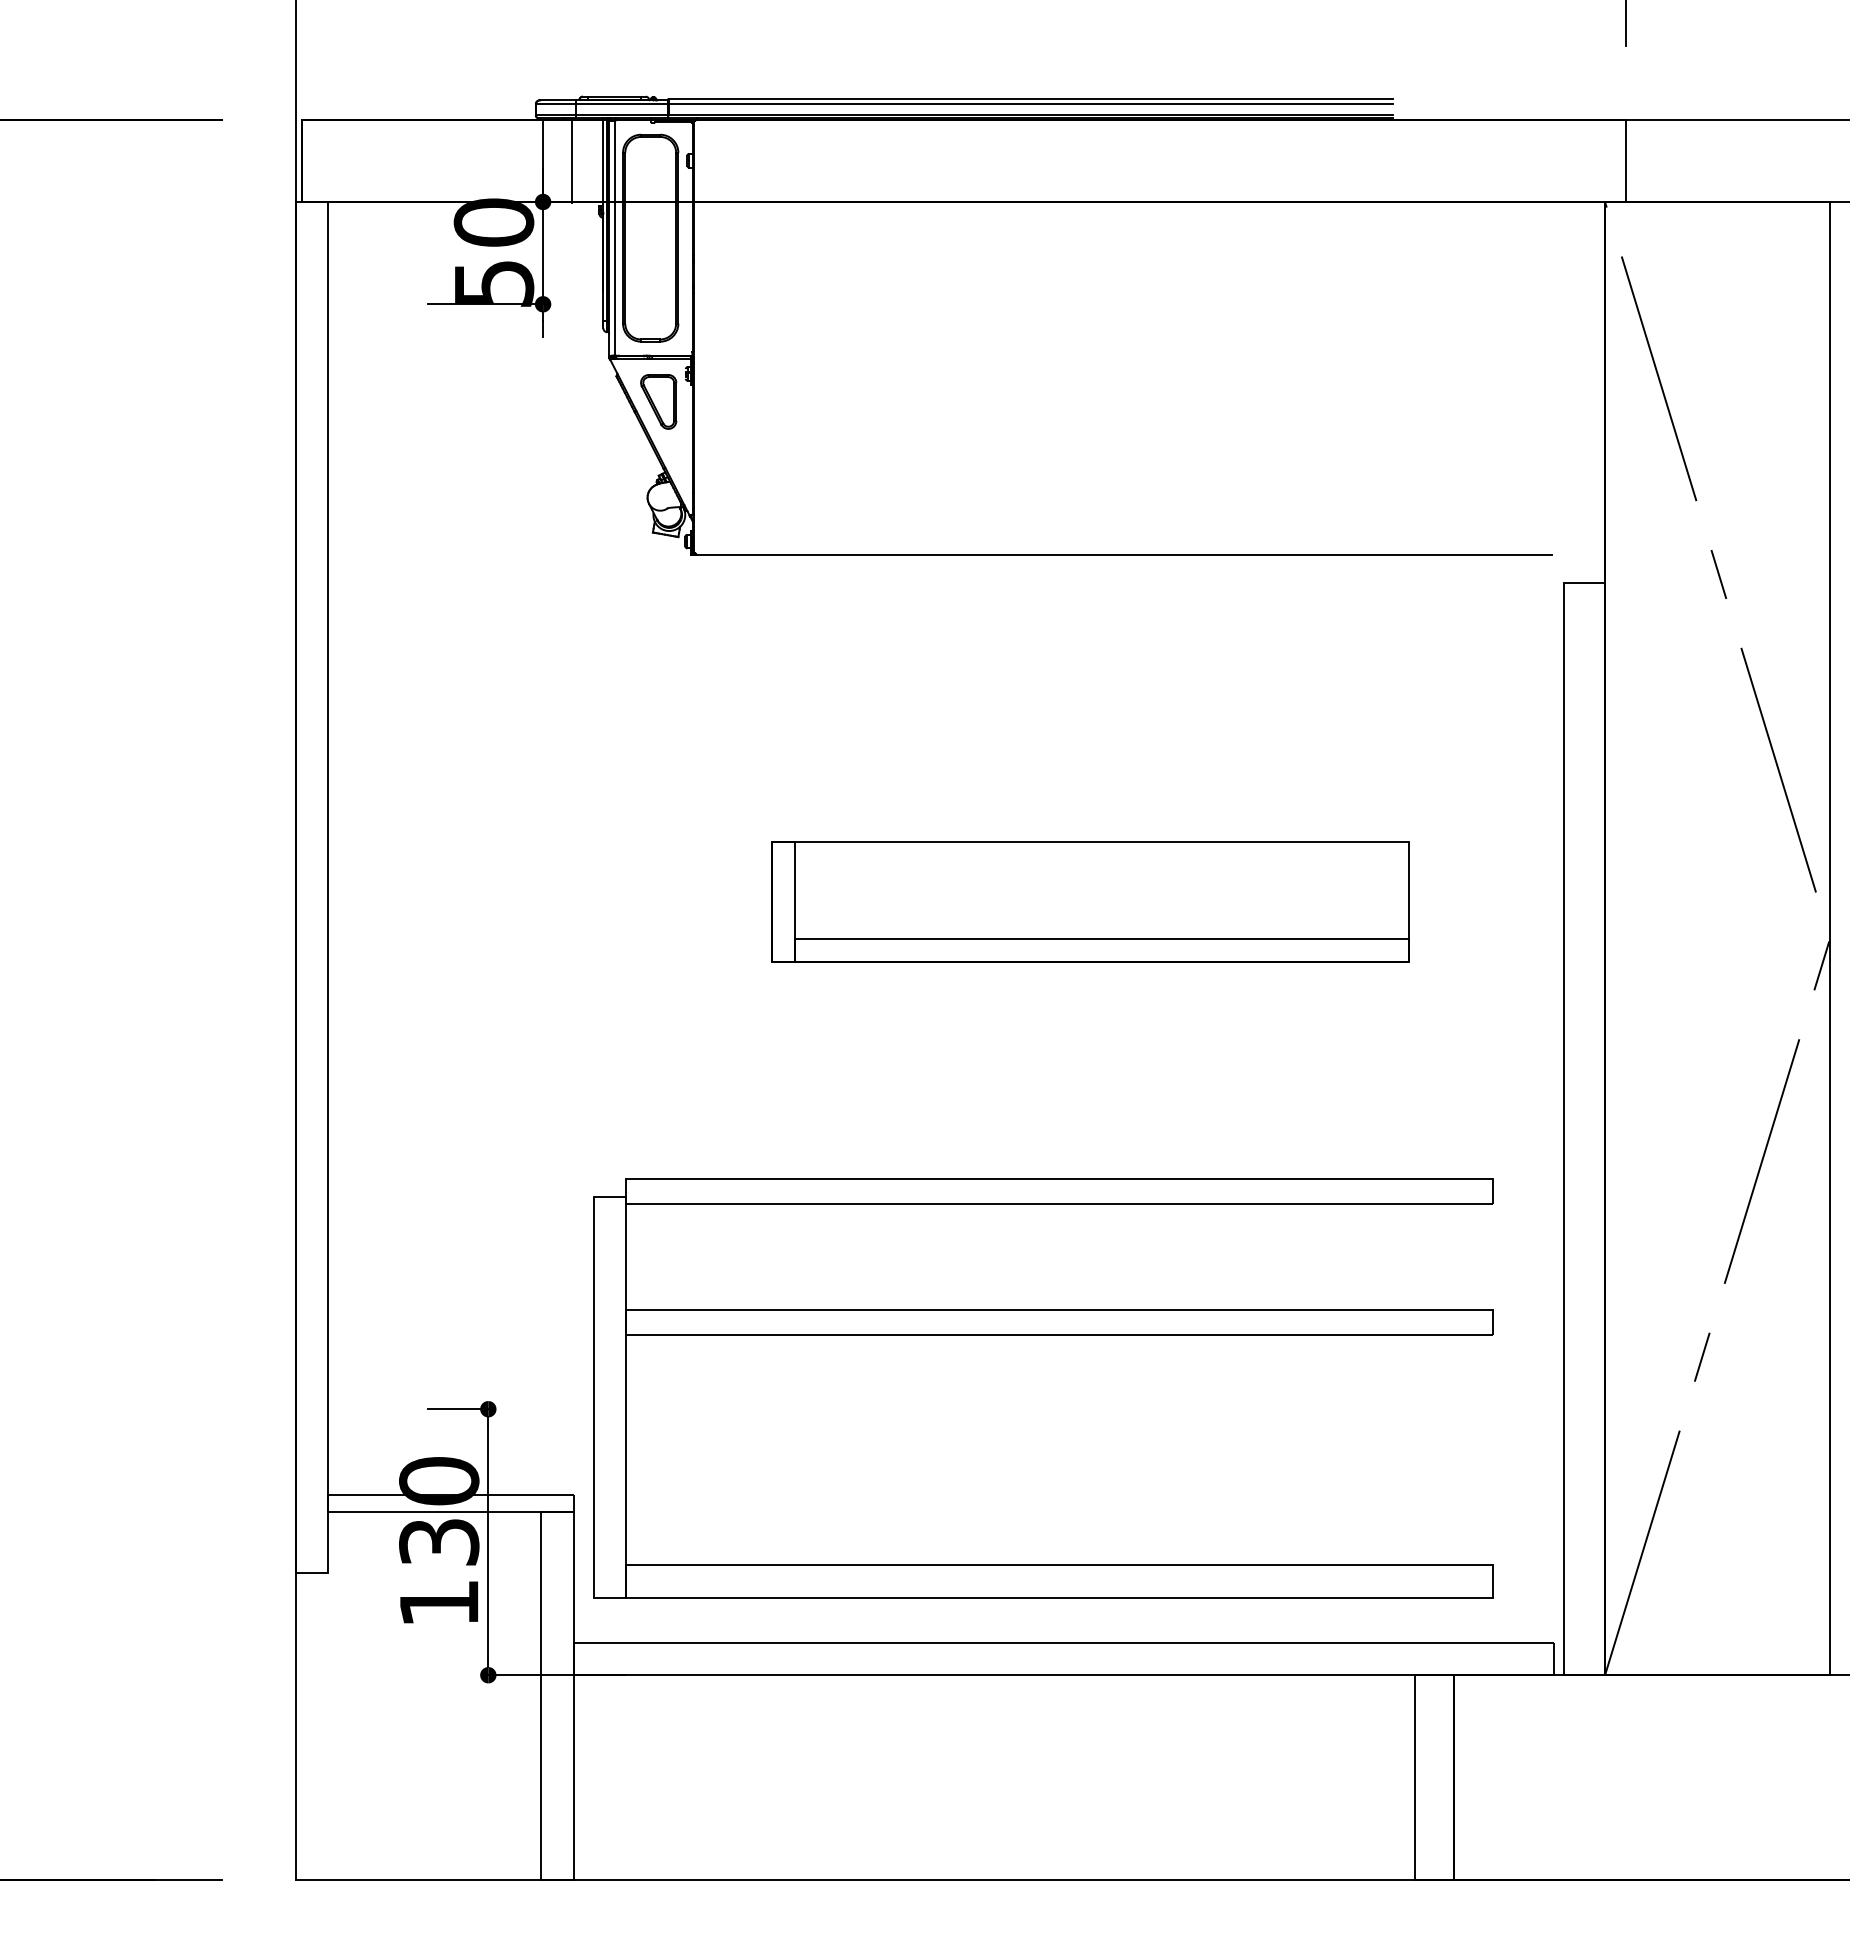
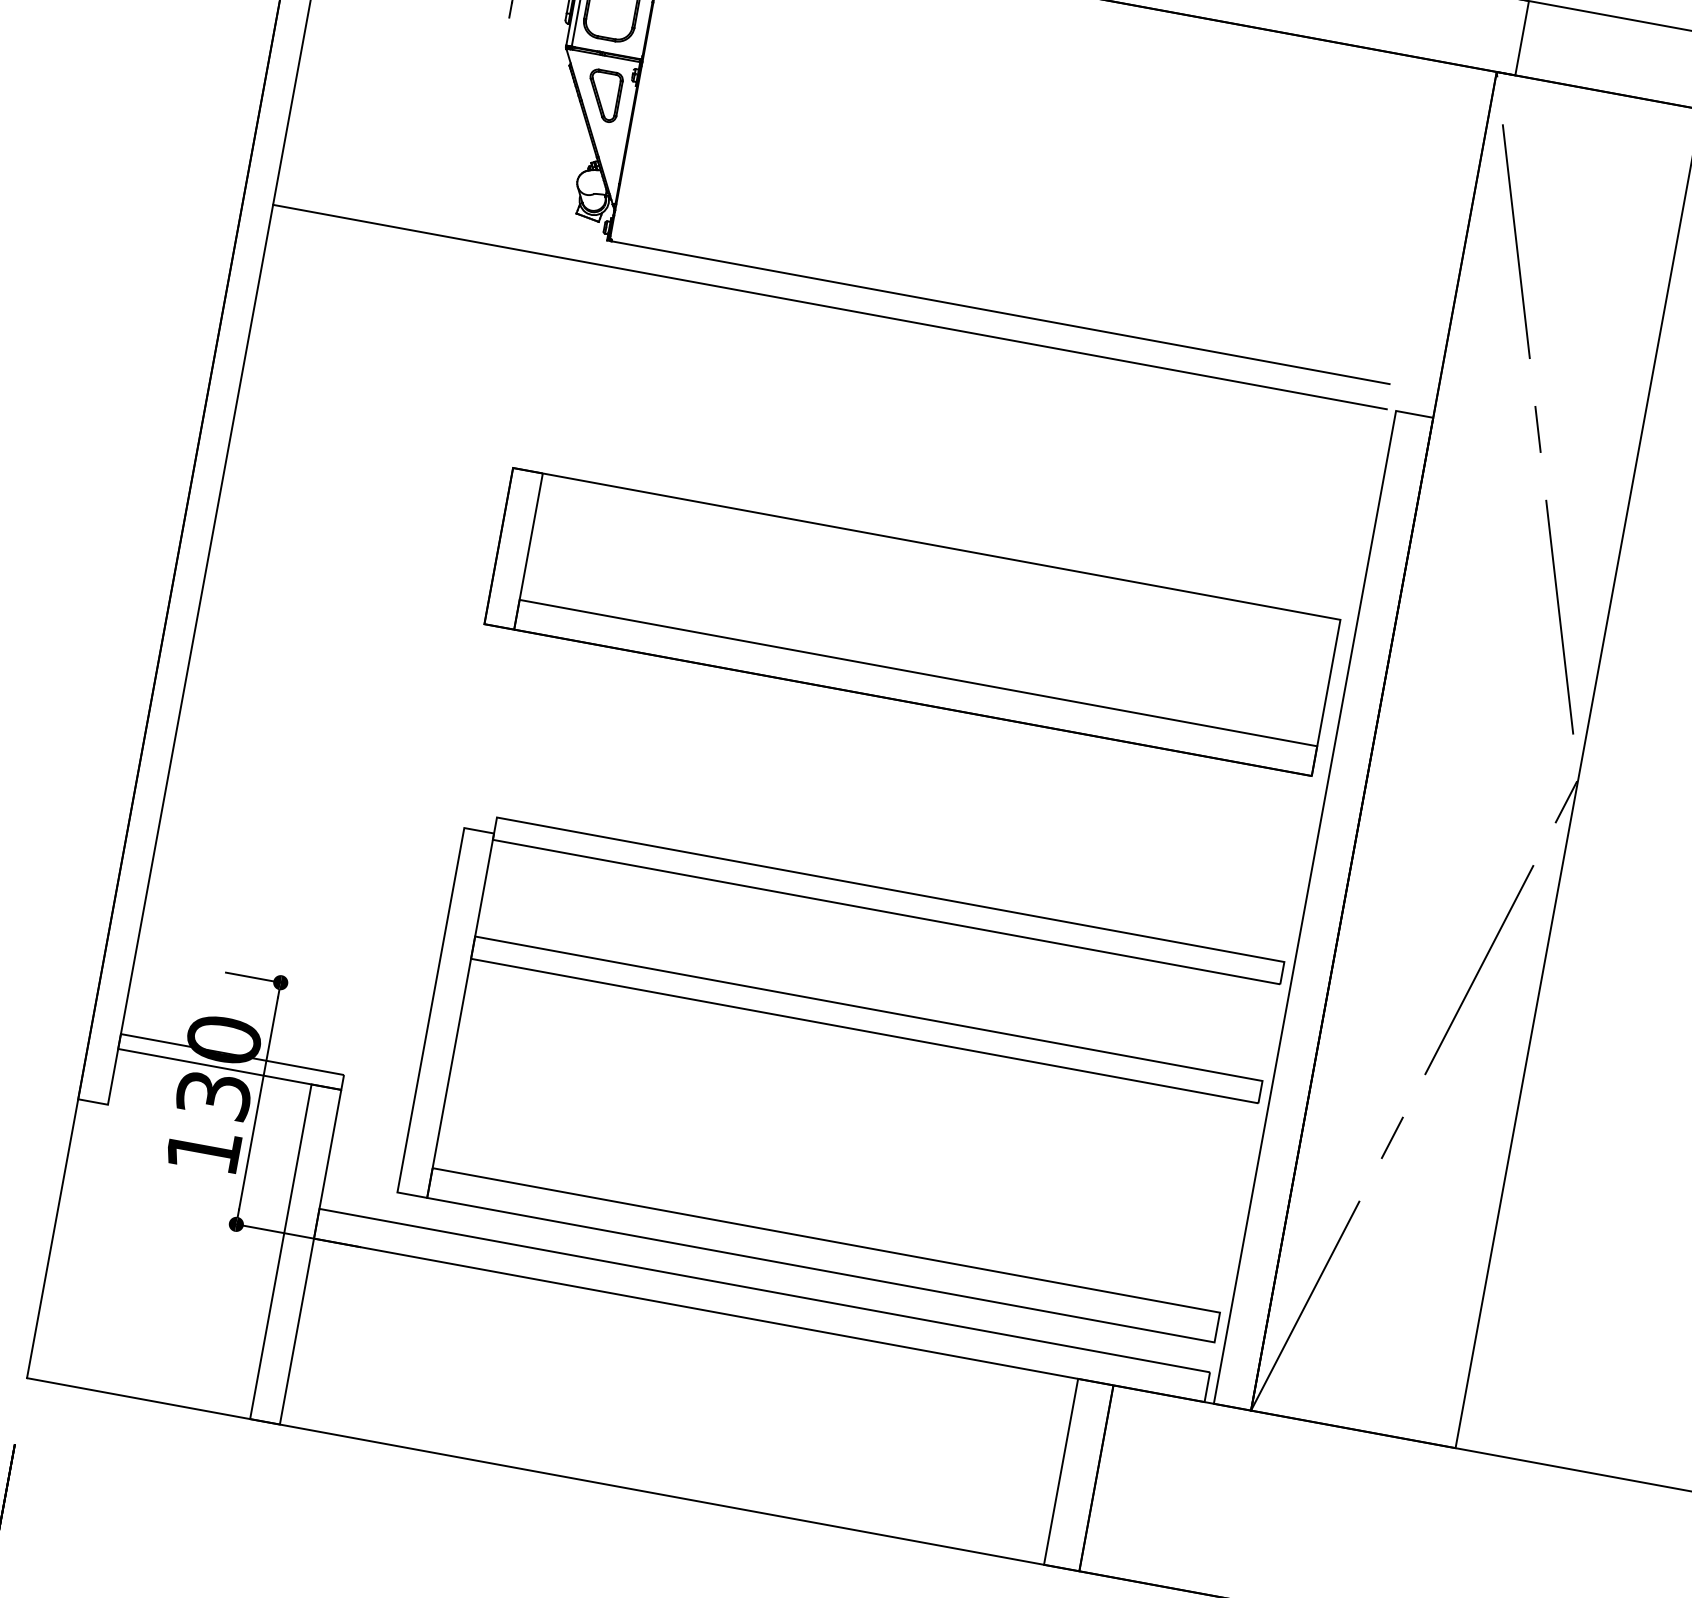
line: (940, 582) -> (829, 306), added
part: (1090, 901) -> (912, 621), size x1.43
part: (1043, 1335) -> (849, 1029), moved

